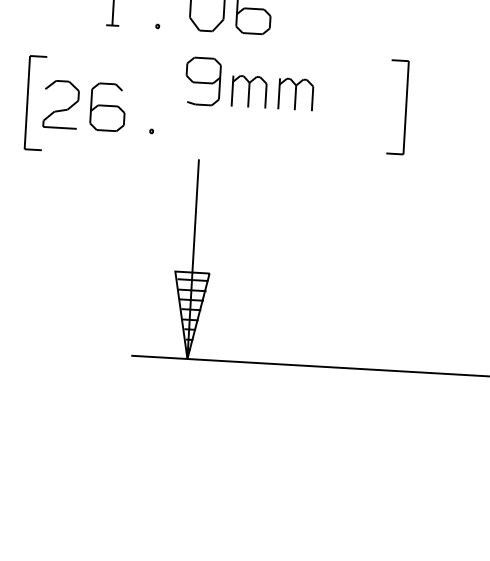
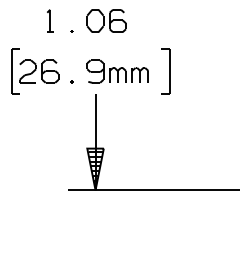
part: (249, 83) -> (117, 71), moved
part: (397, 107) -> (165, 71), moved

